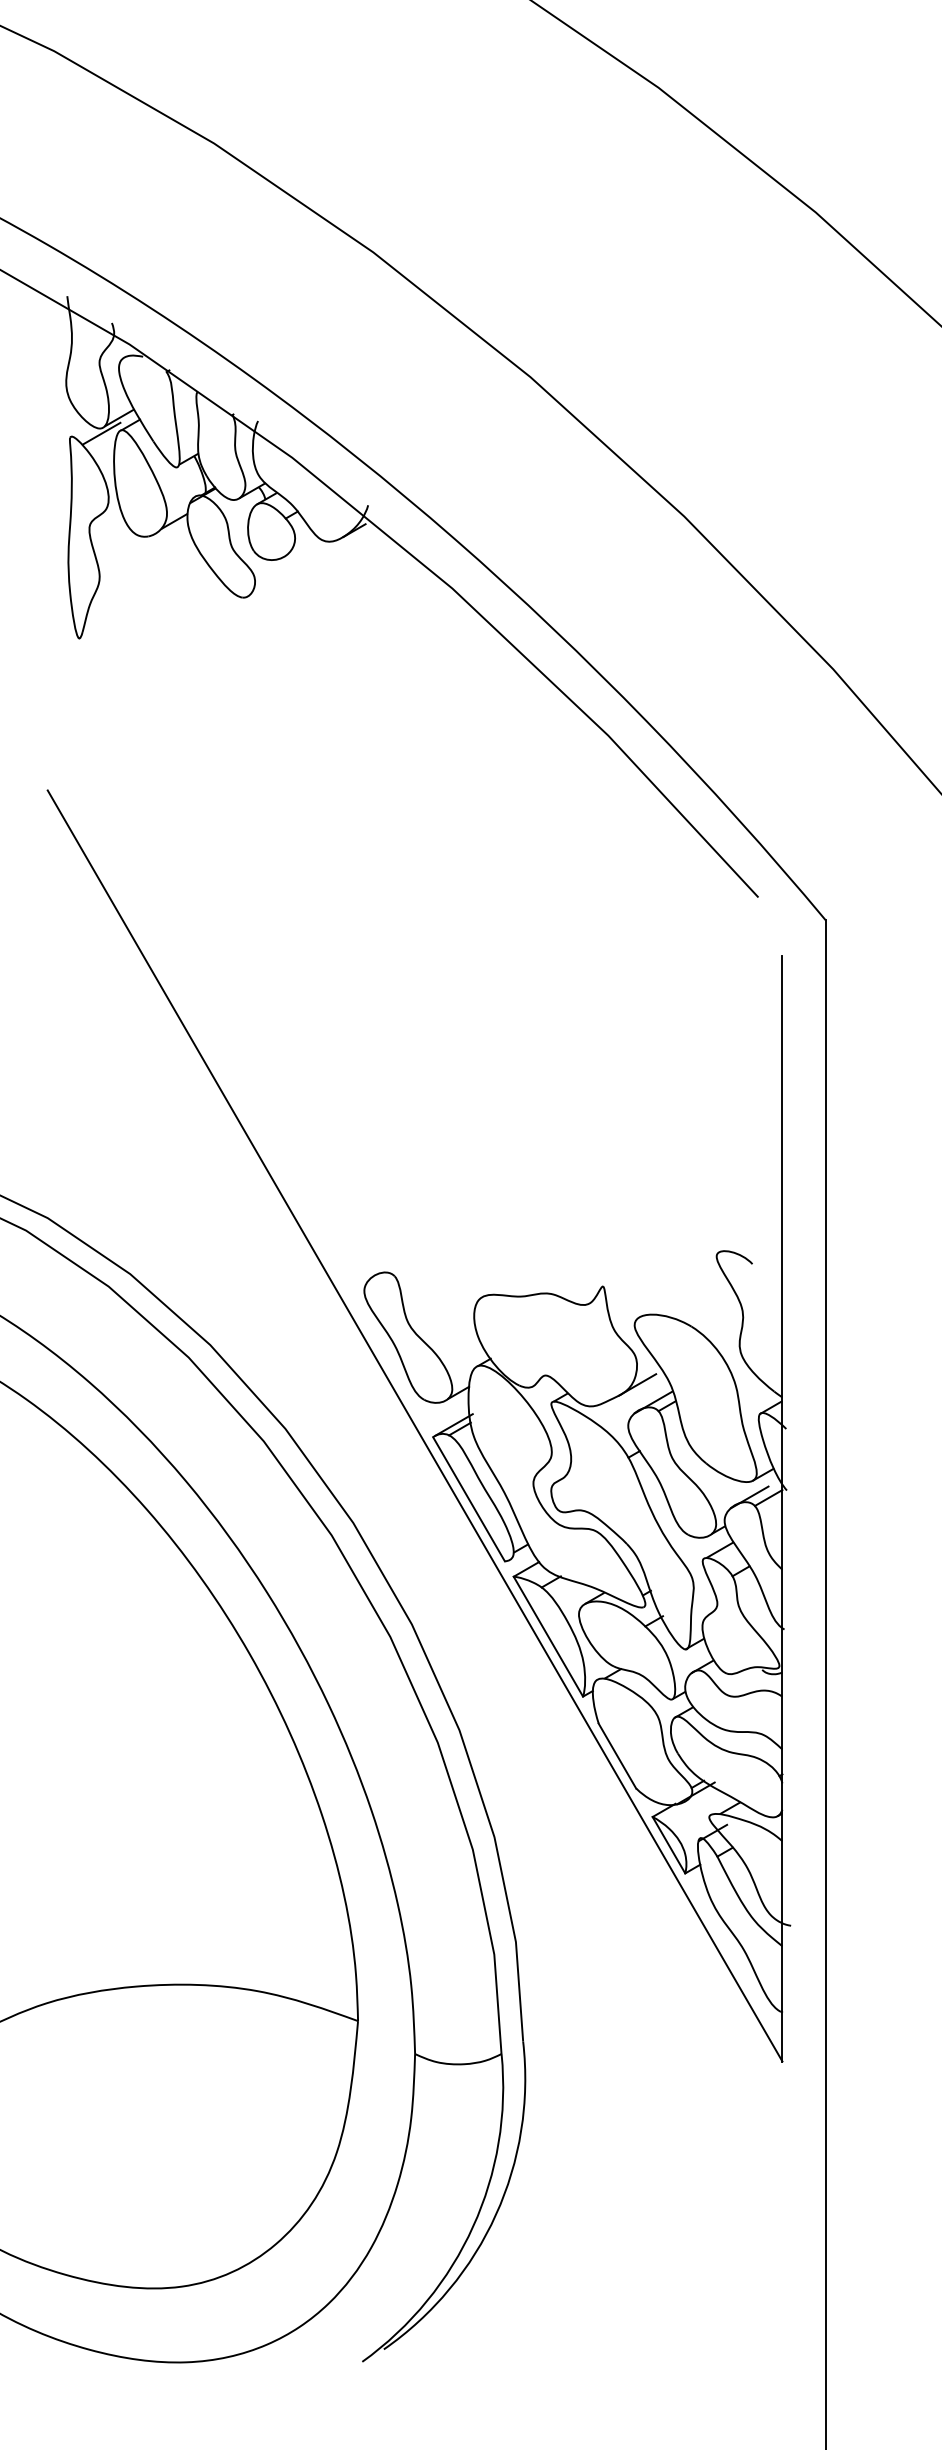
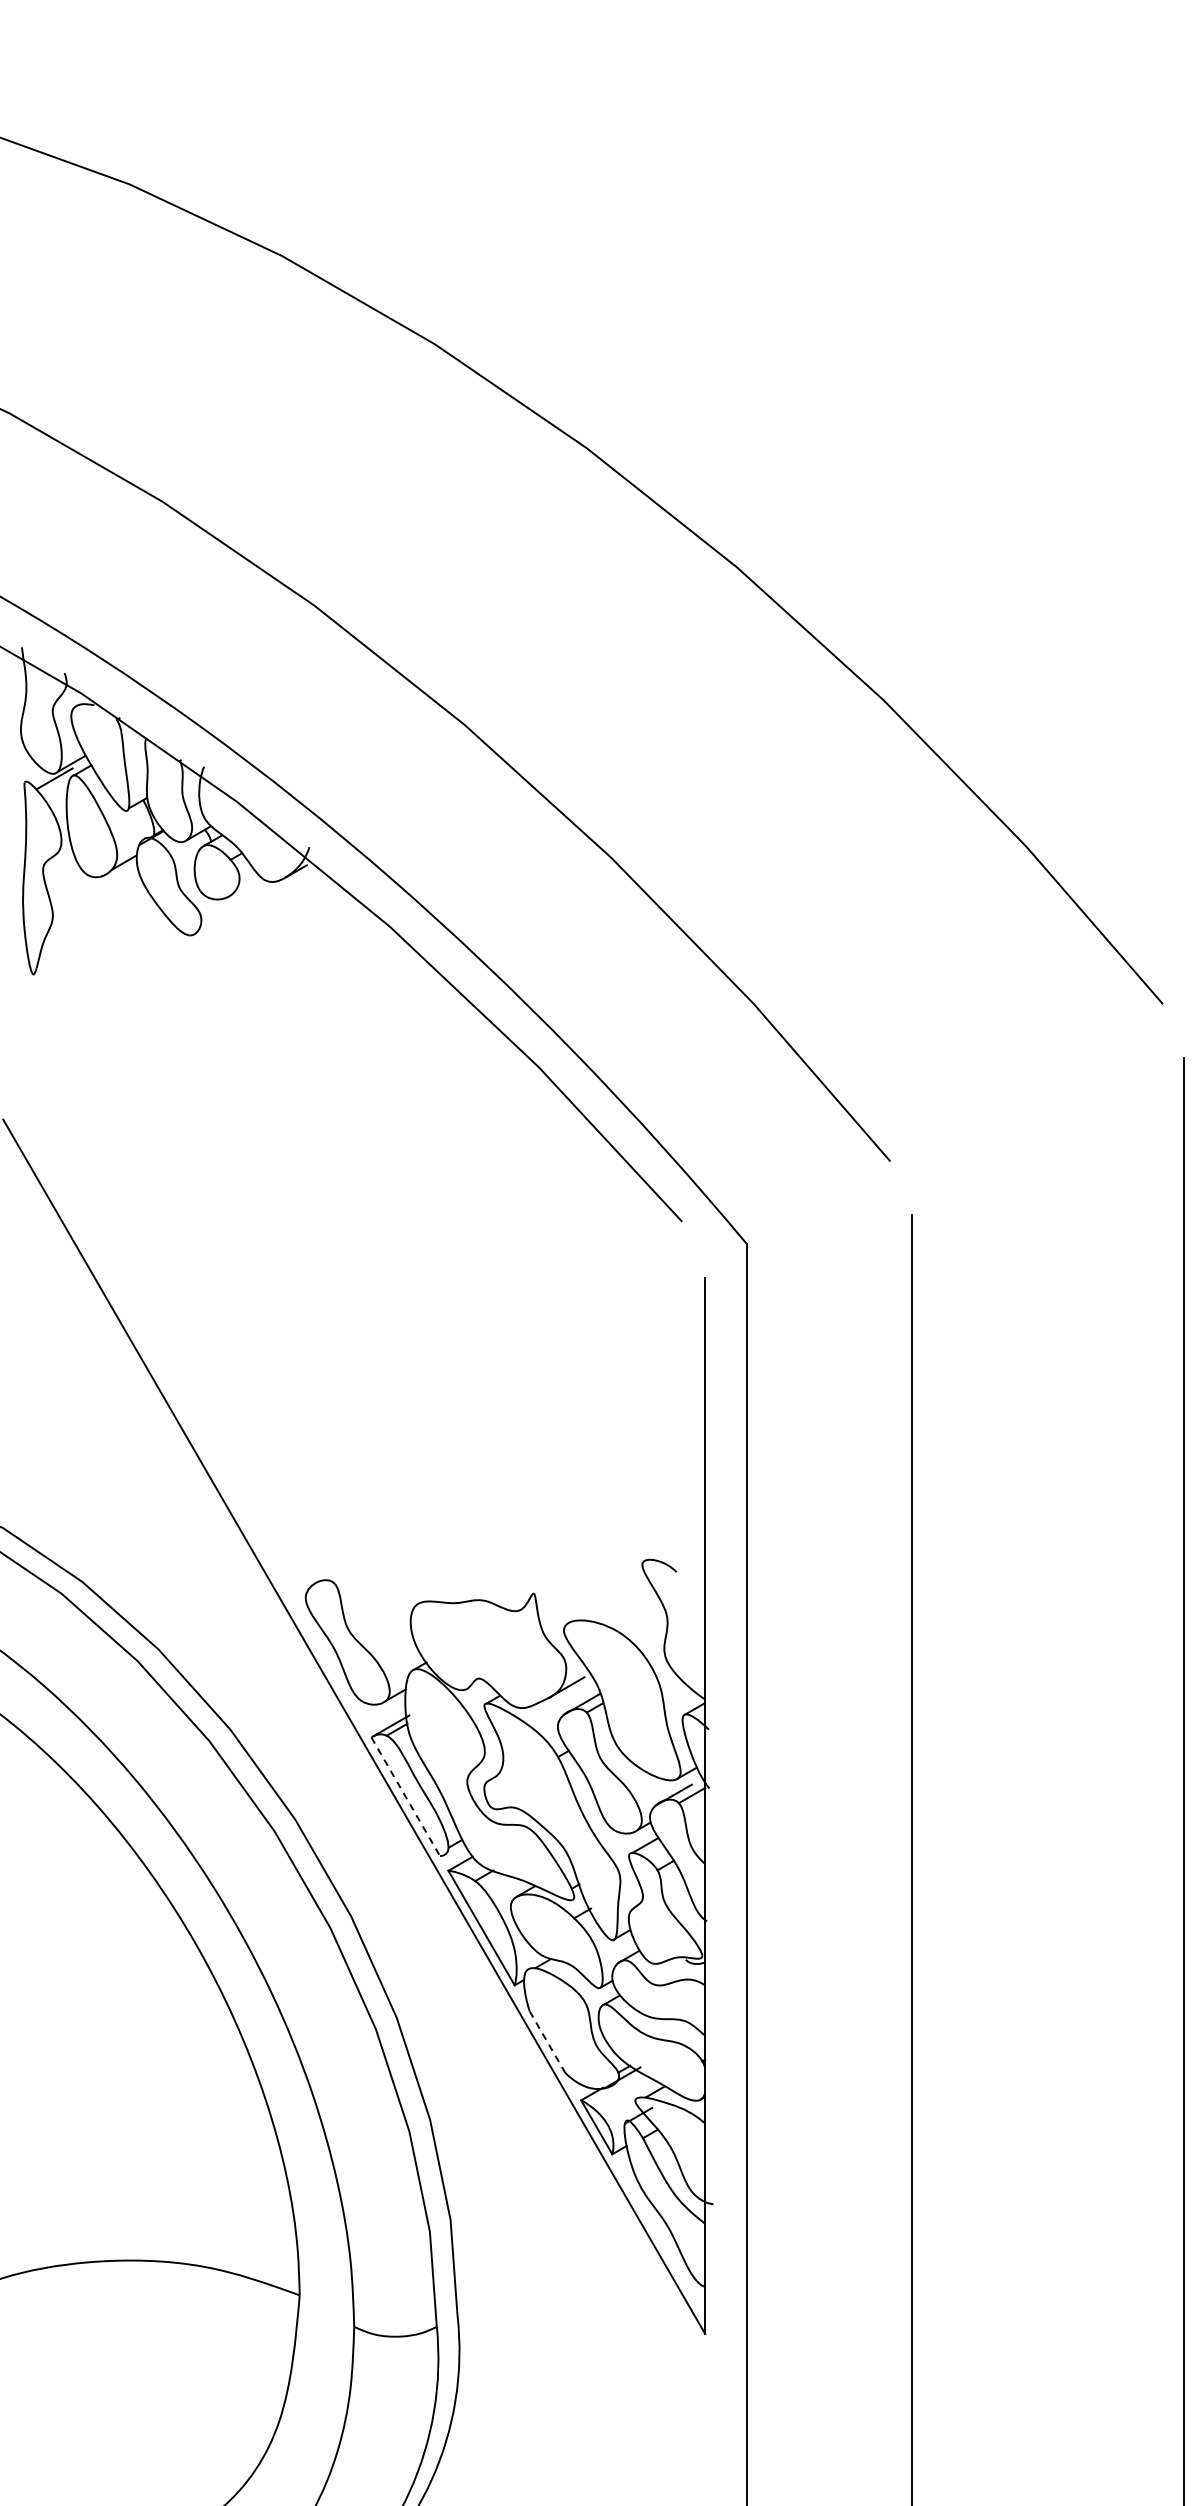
line: (468, 1499) -> (405, 1797), solid -> dashed
line: (617, 1756) -> (547, 2042), solid -> dashed

